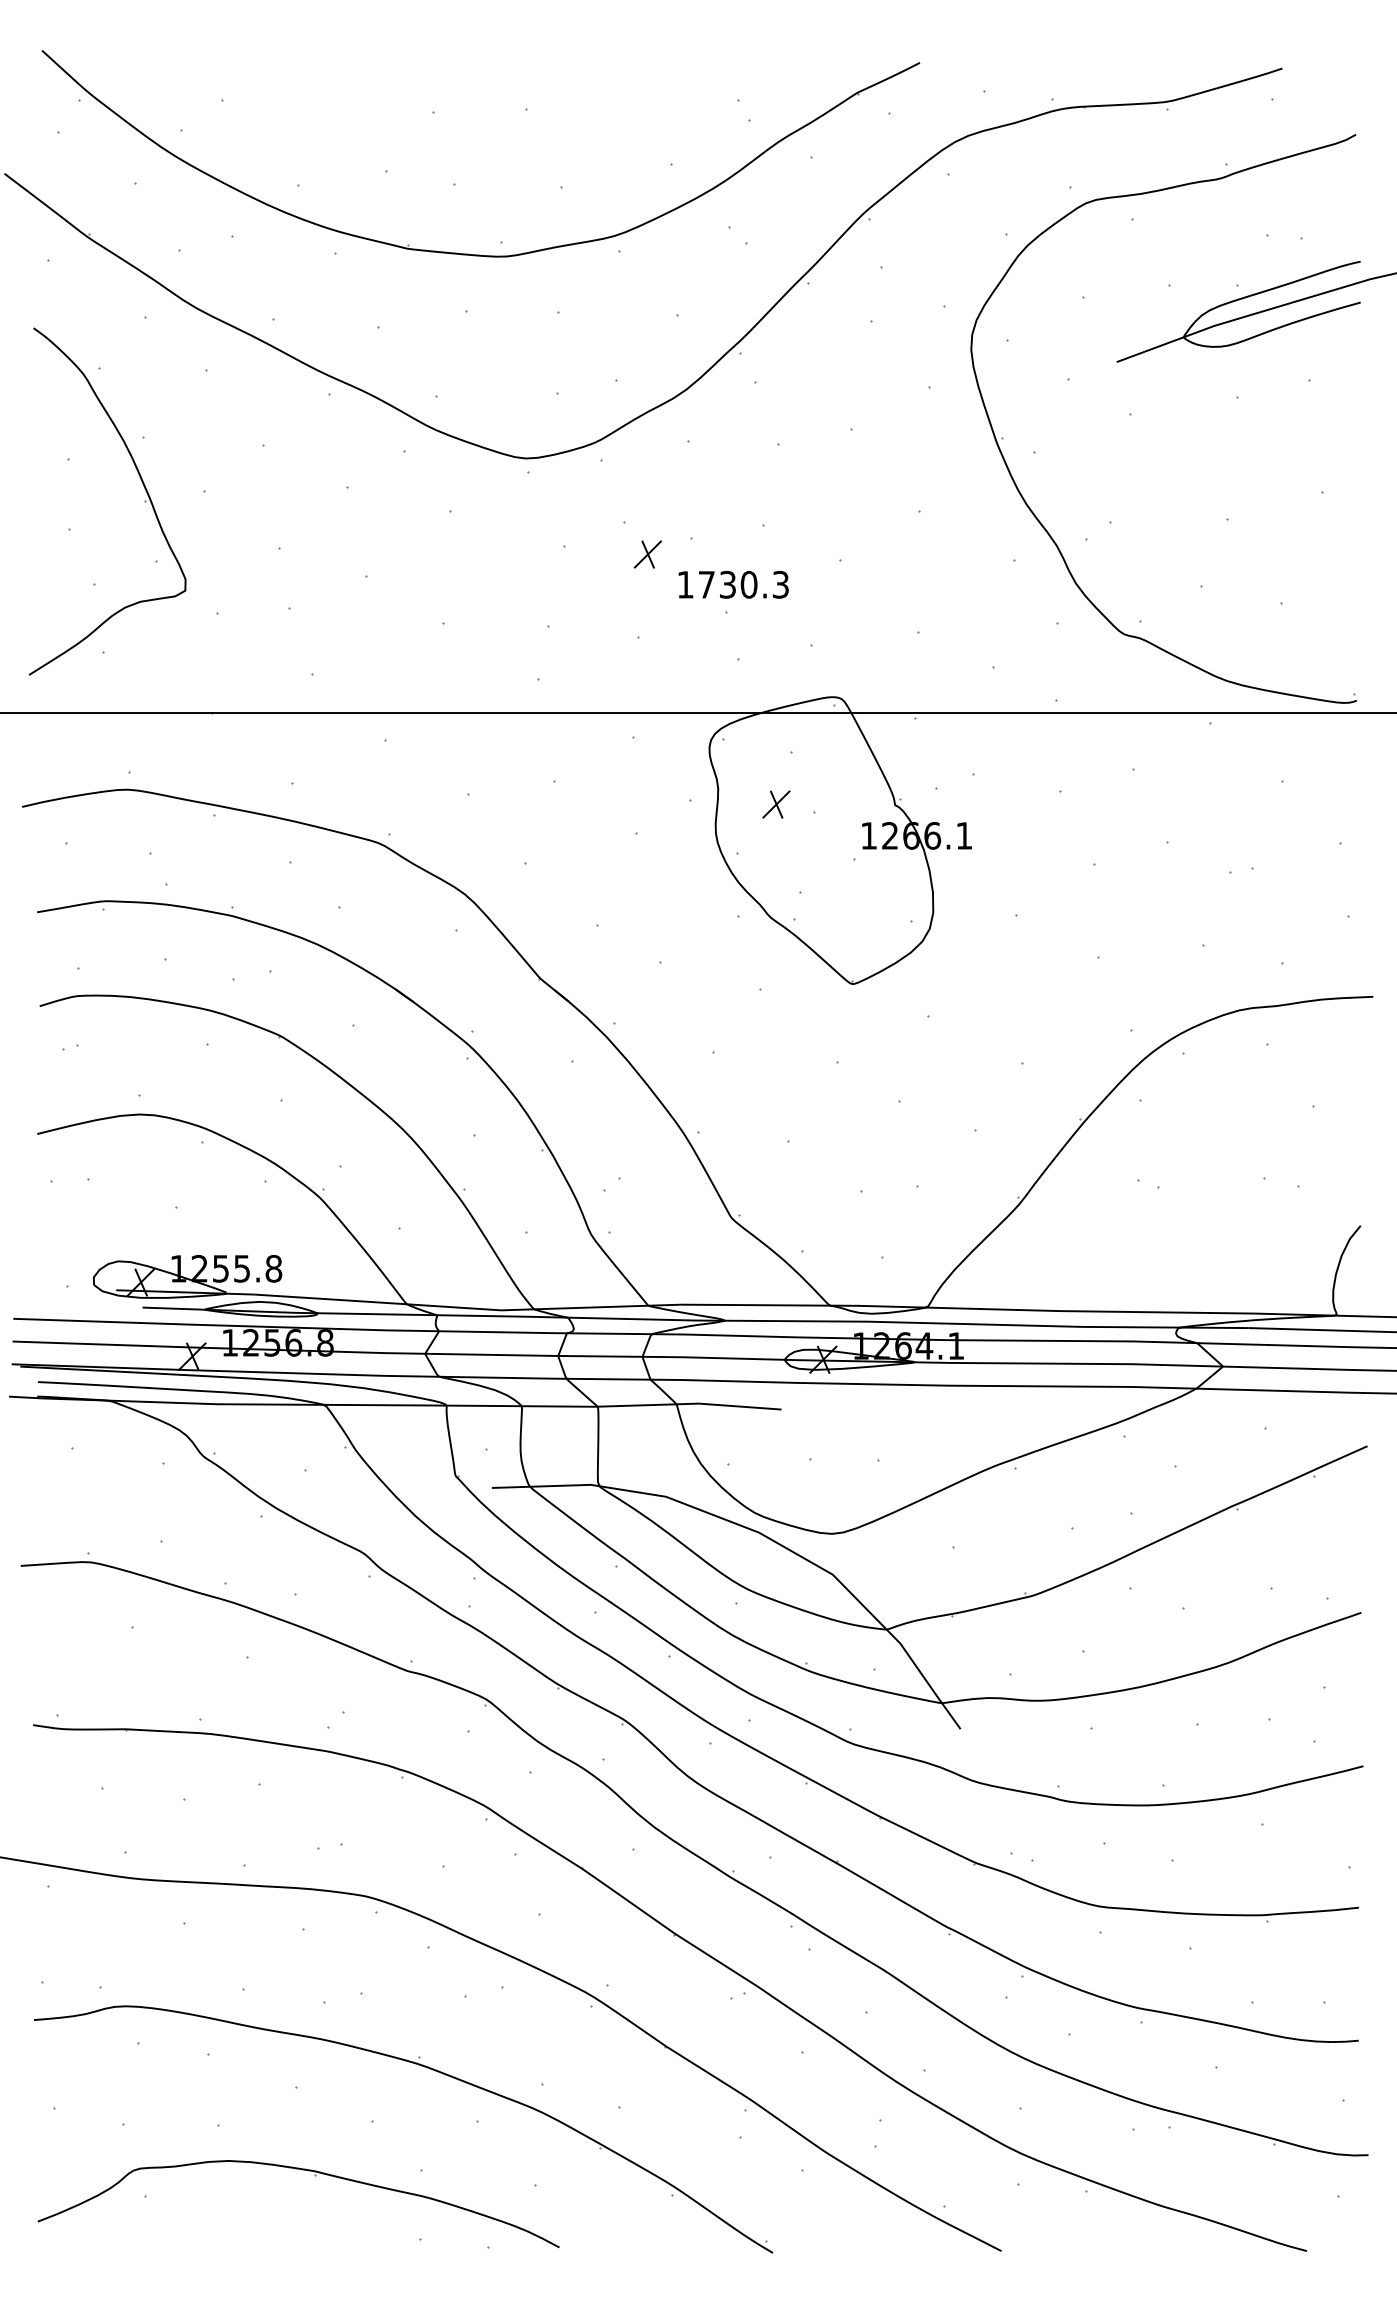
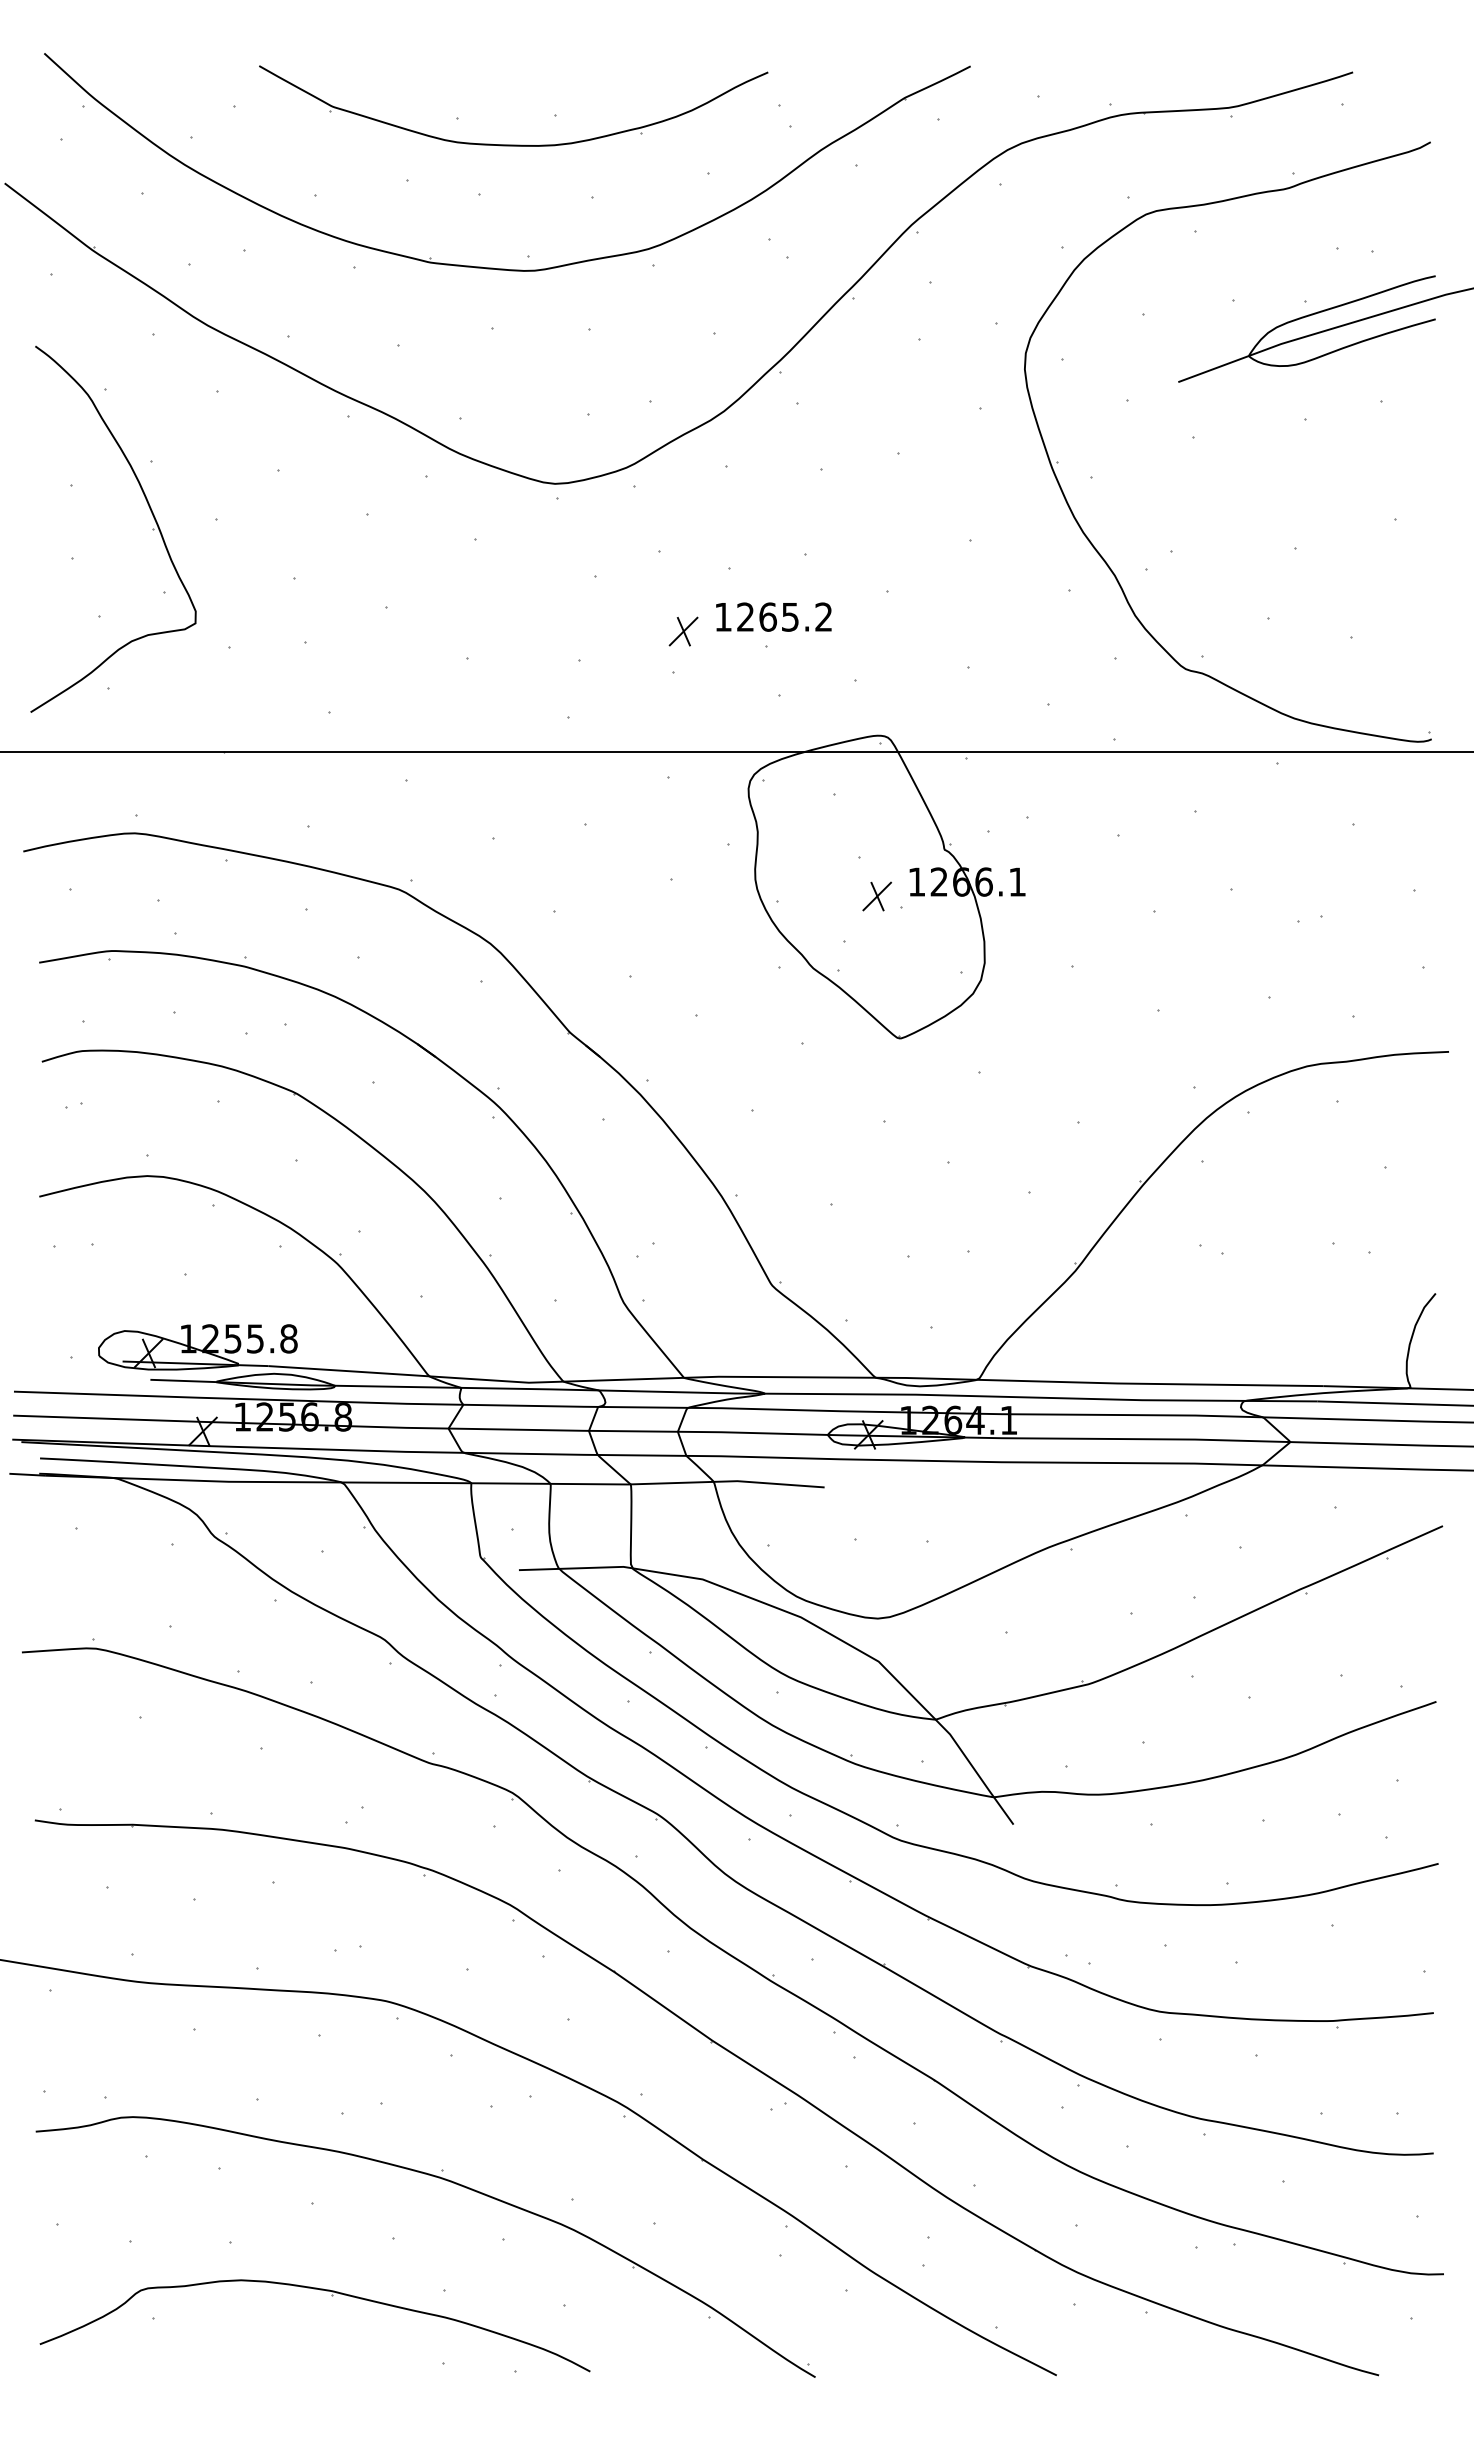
part: (482, 136) -> (509, 144), added
part: (647, 554) -> (683, 631), moved
text: (743, 584) -> (784, 616), 1730.3 -> 1265.2
part: (776, 804) -> (877, 896), moved

